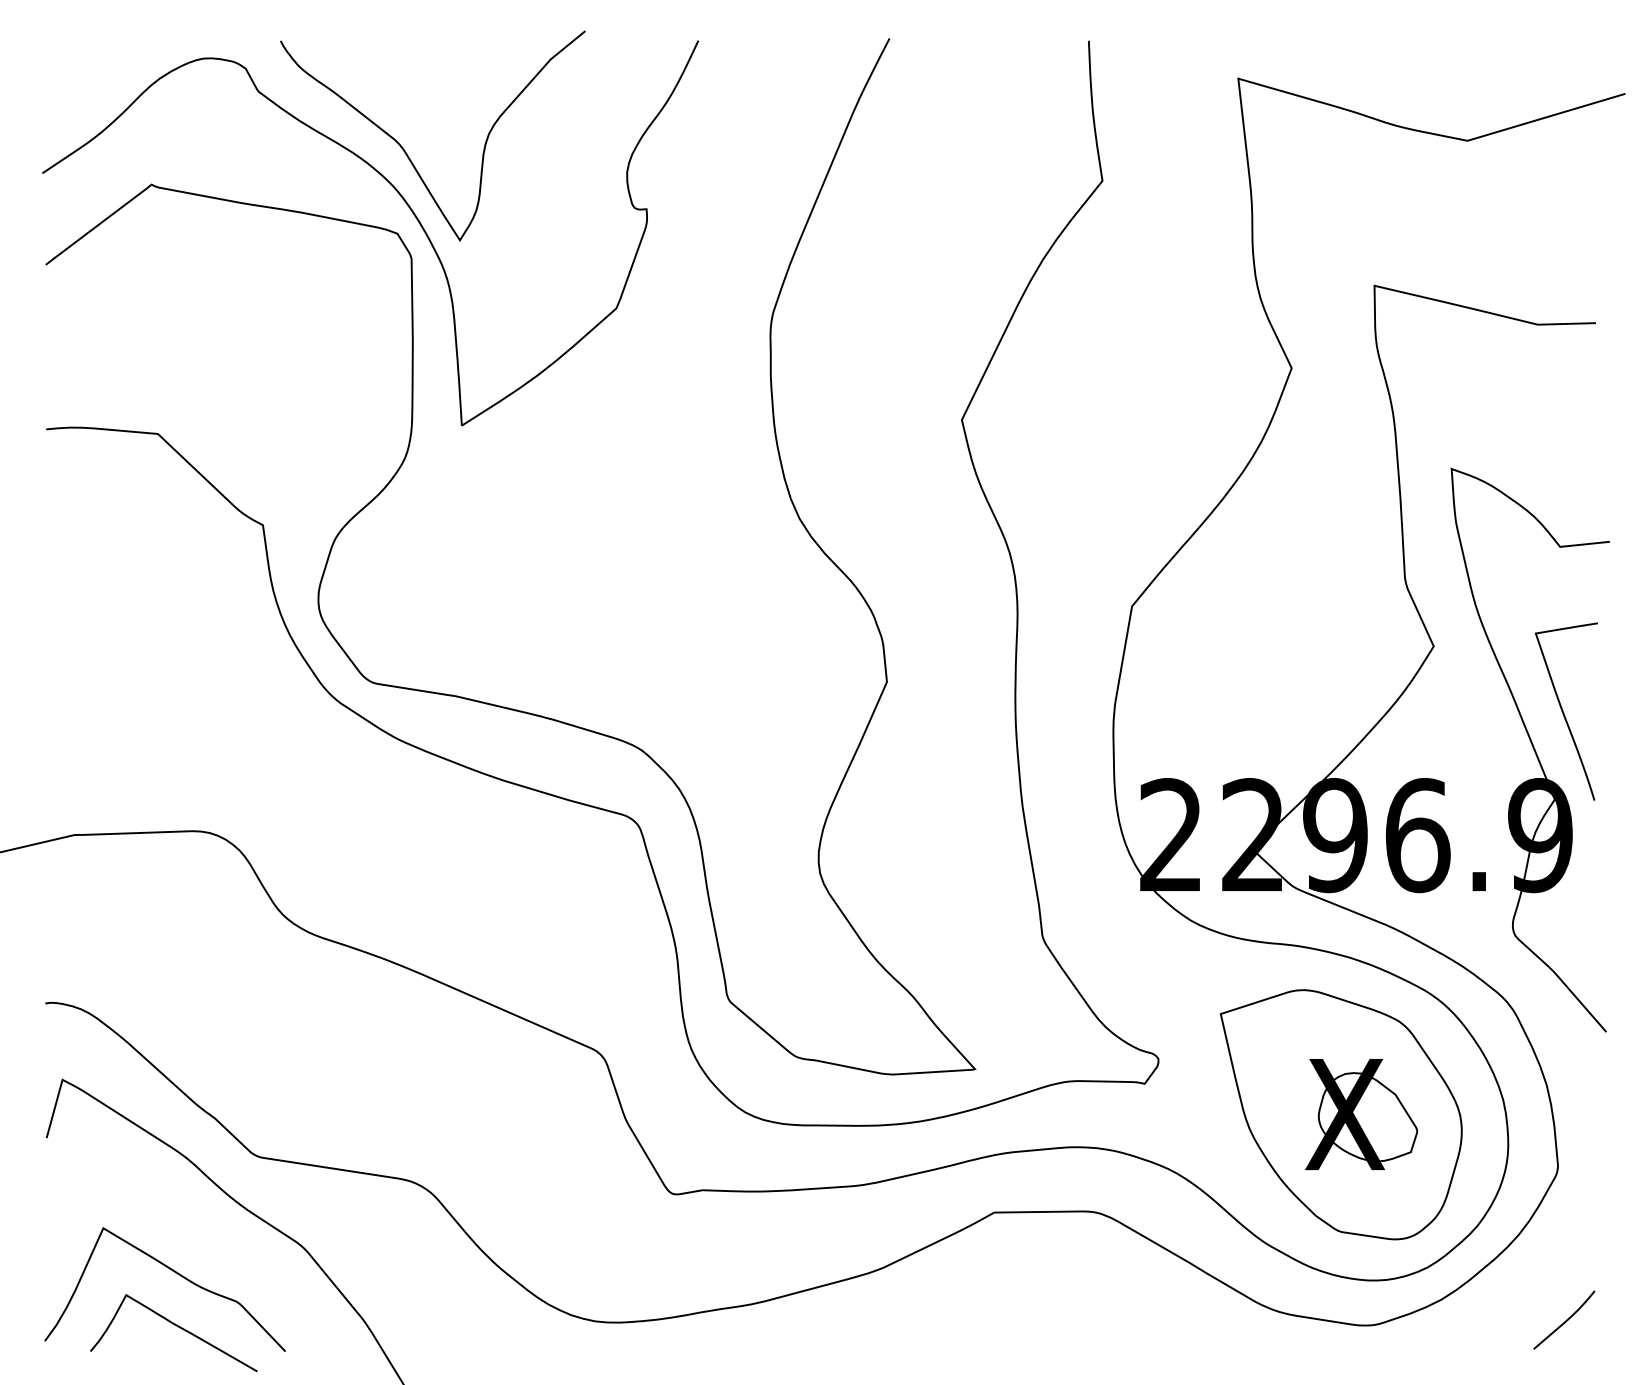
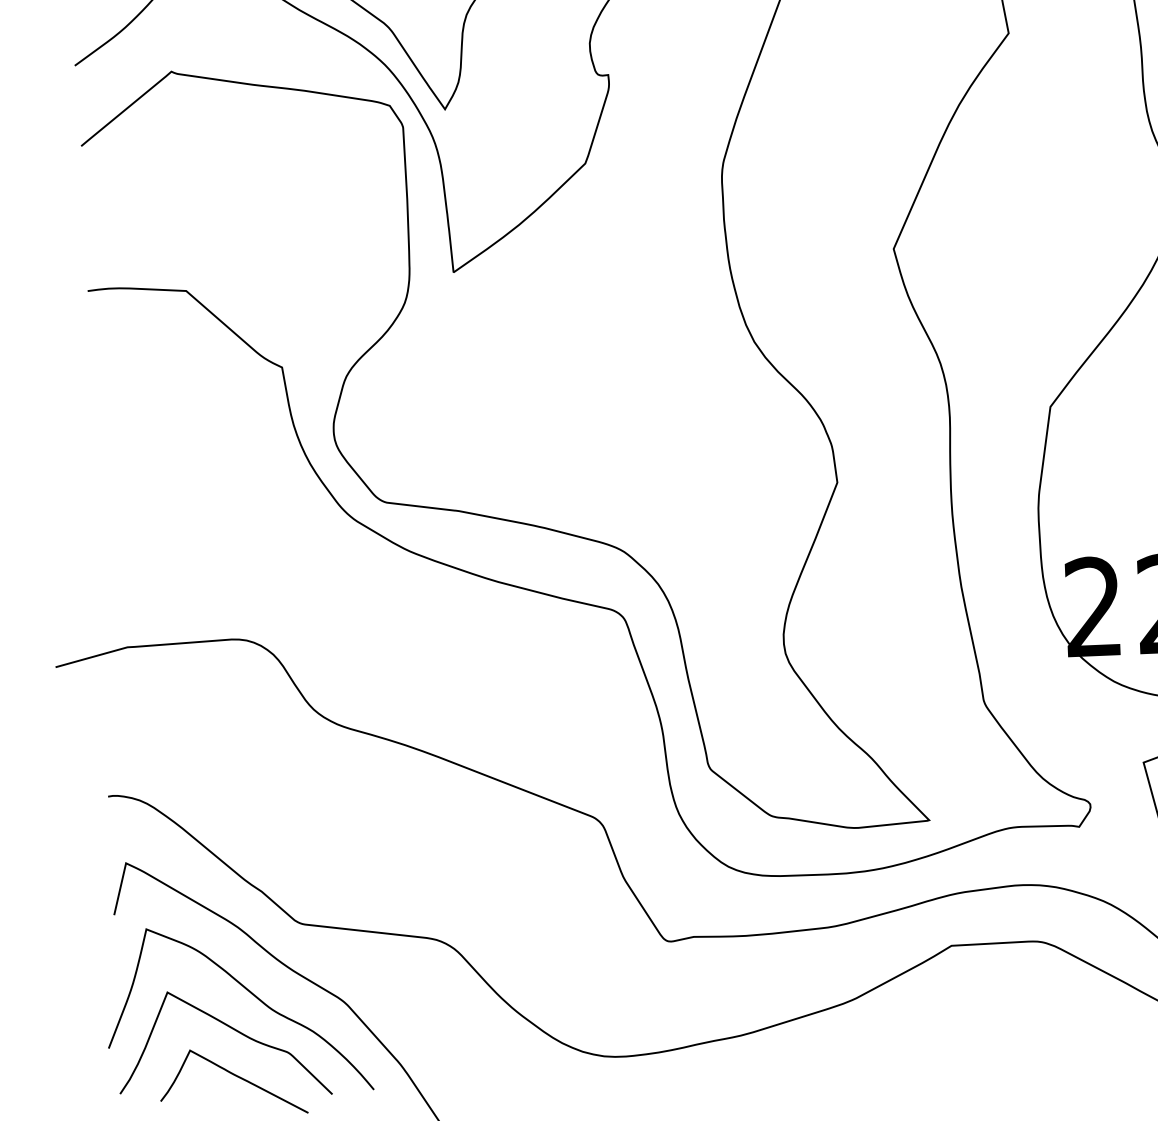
curve: (198, 1234) -> (251, 994), added

